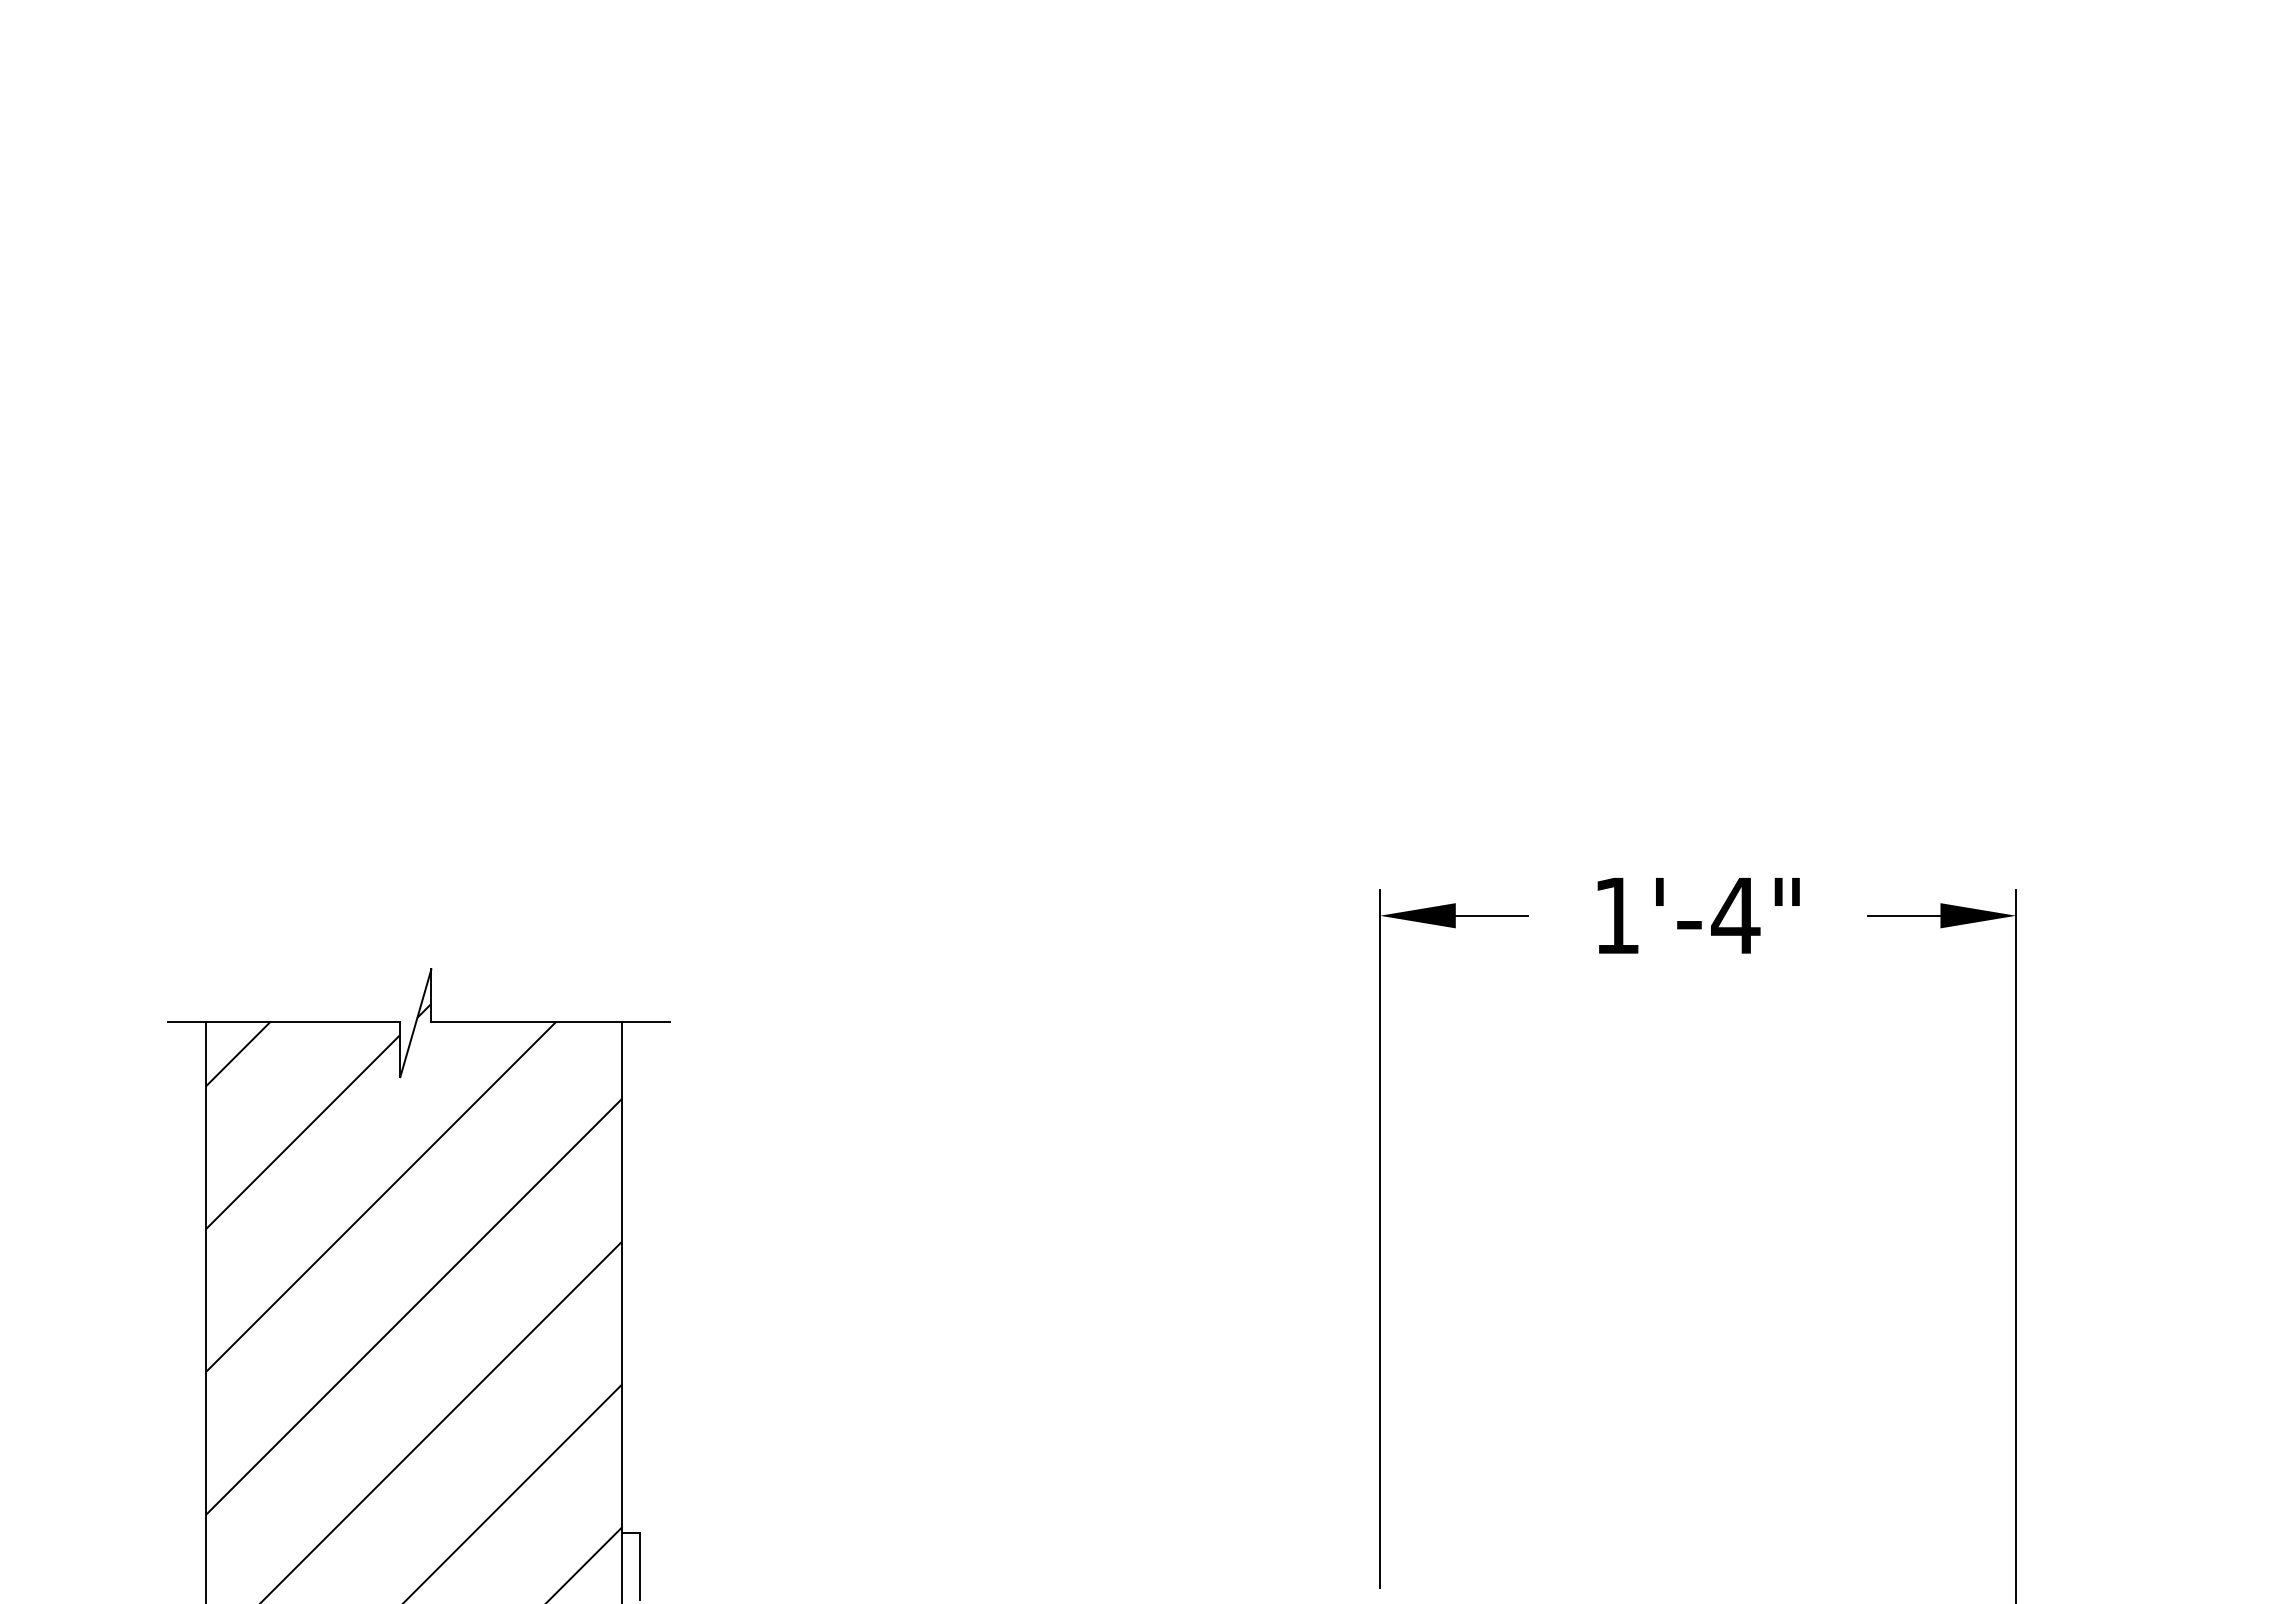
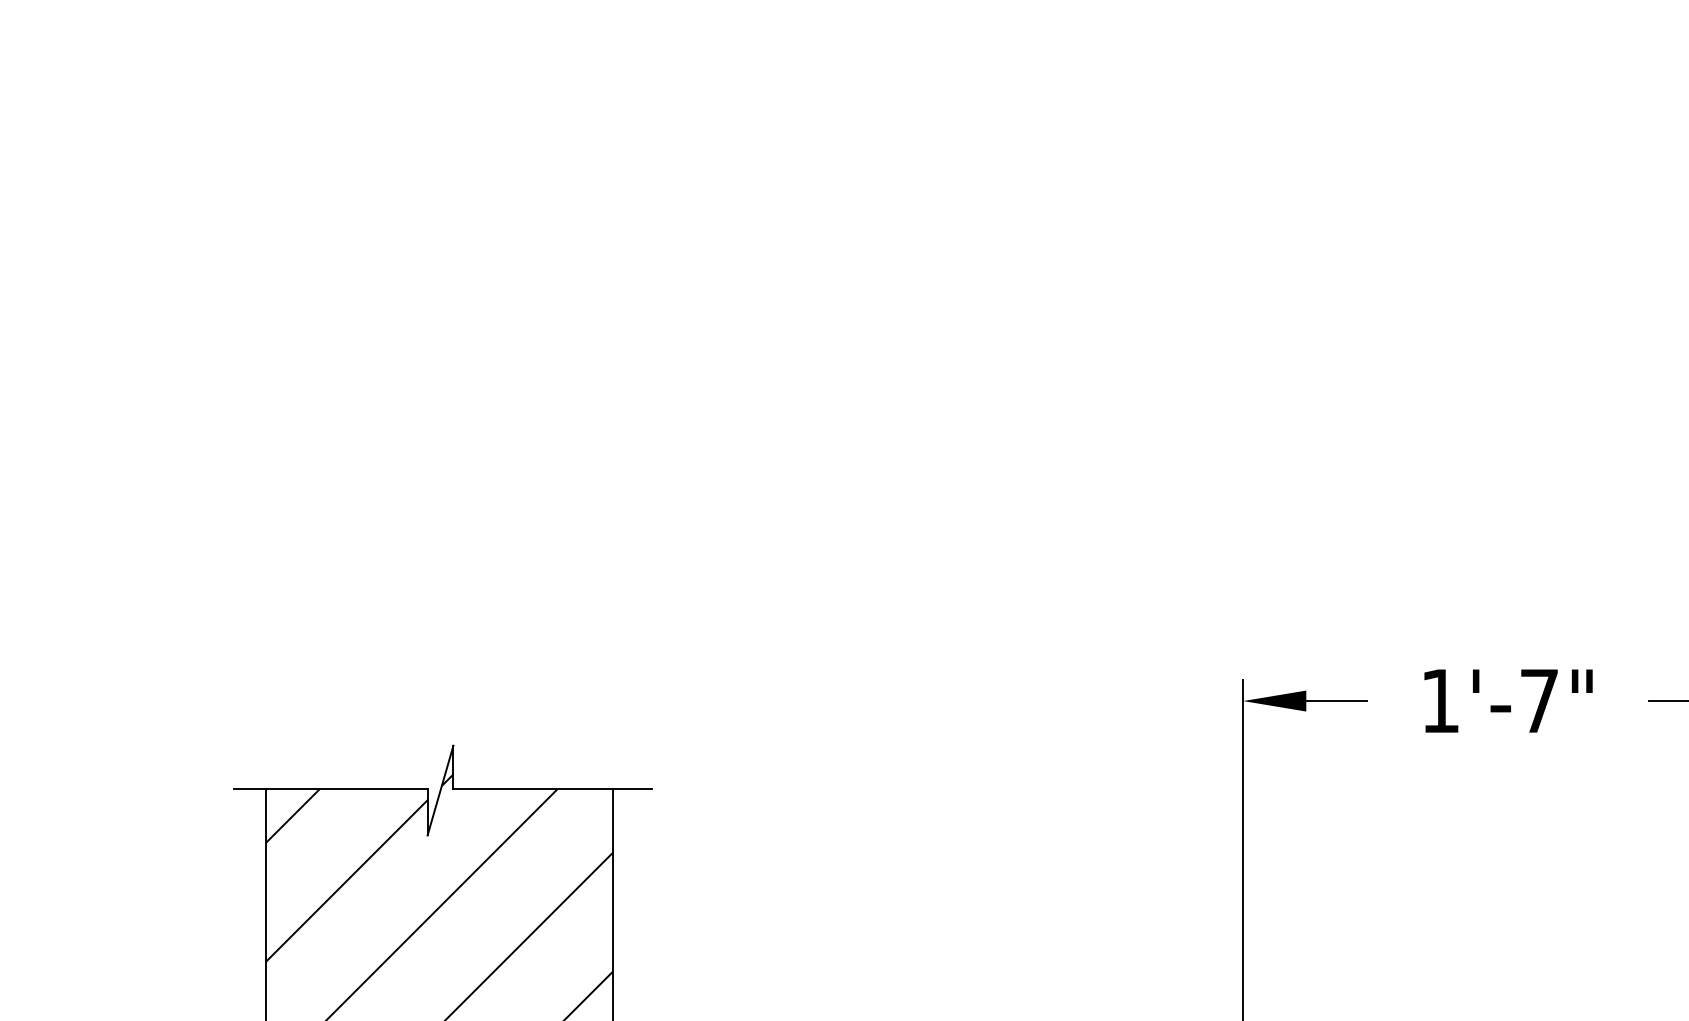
text: (1735, 915) -> (1539, 700), 1'-4" -> 1'-7"

